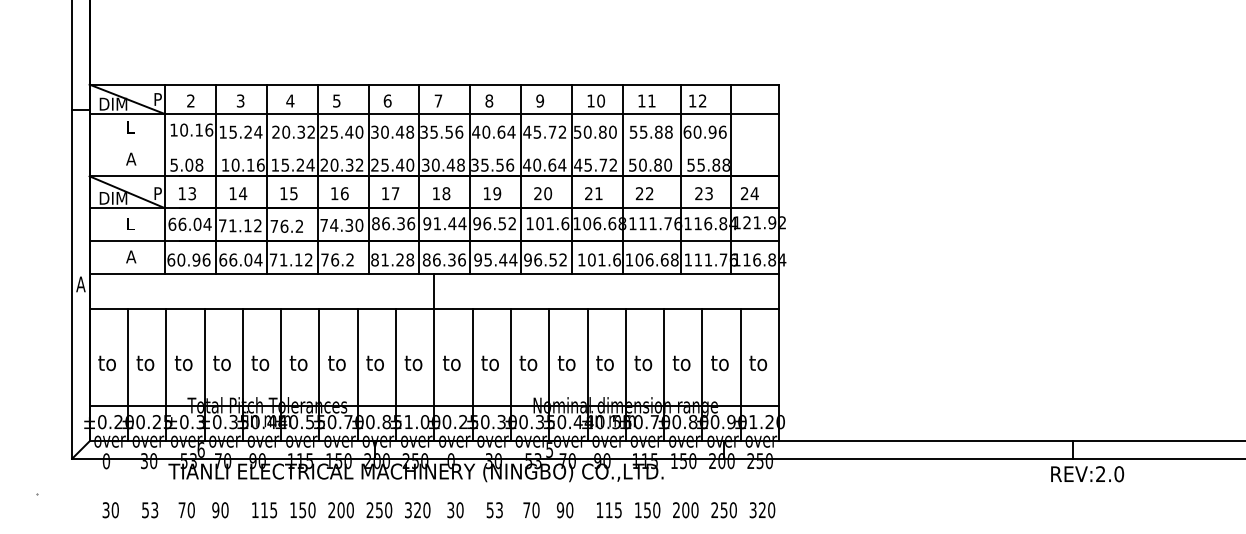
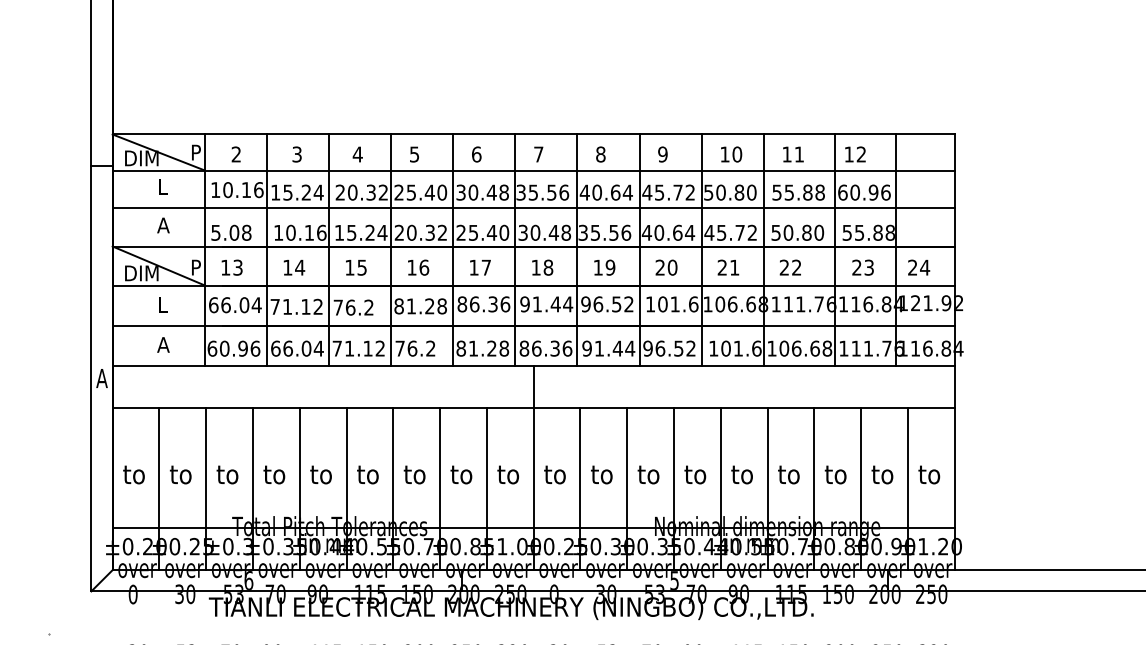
line: (434, 144) -> (533, 207), added
text: (341, 224) -> (420, 305), 74.30 -> 81.28
text: (487, 259) -> (598, 348), 95.44 -> 91.44

